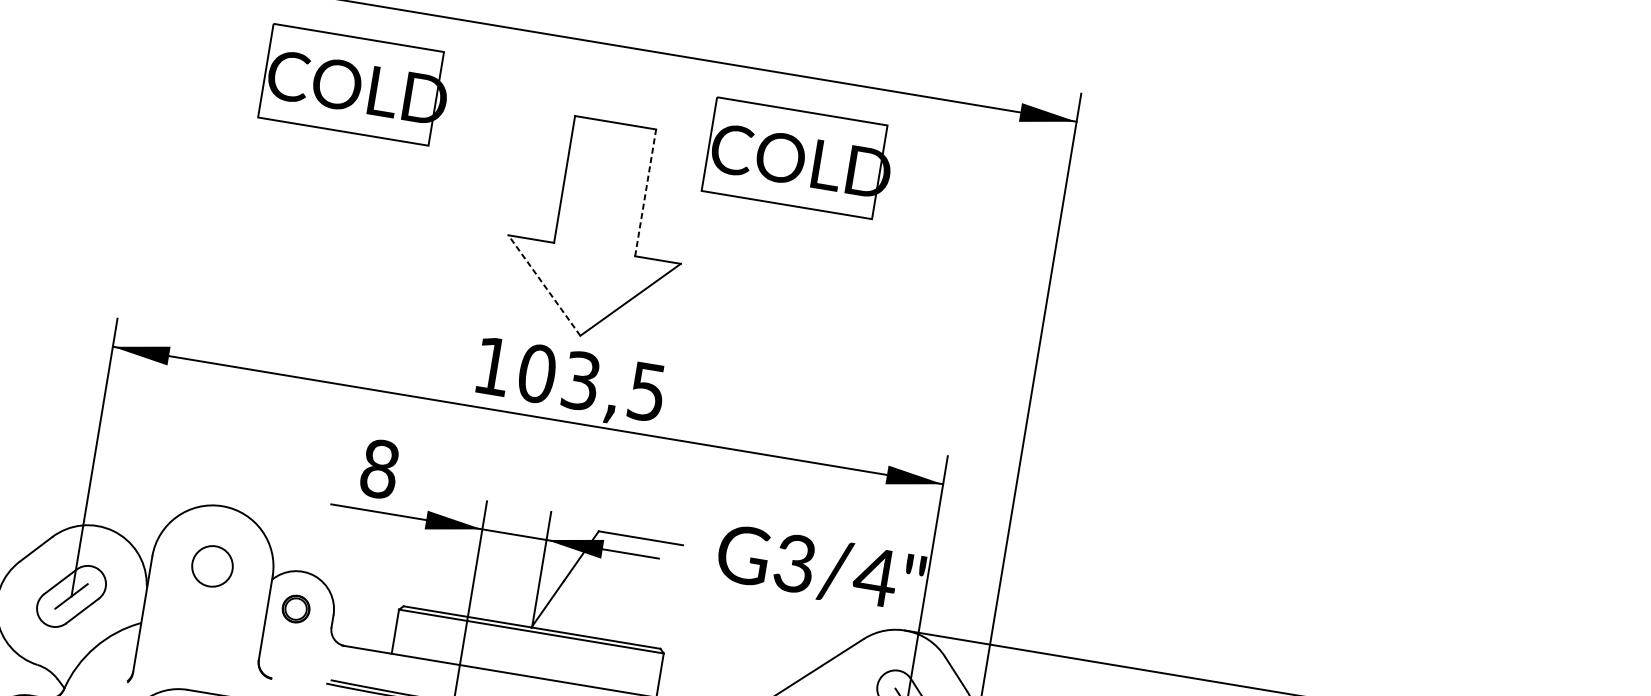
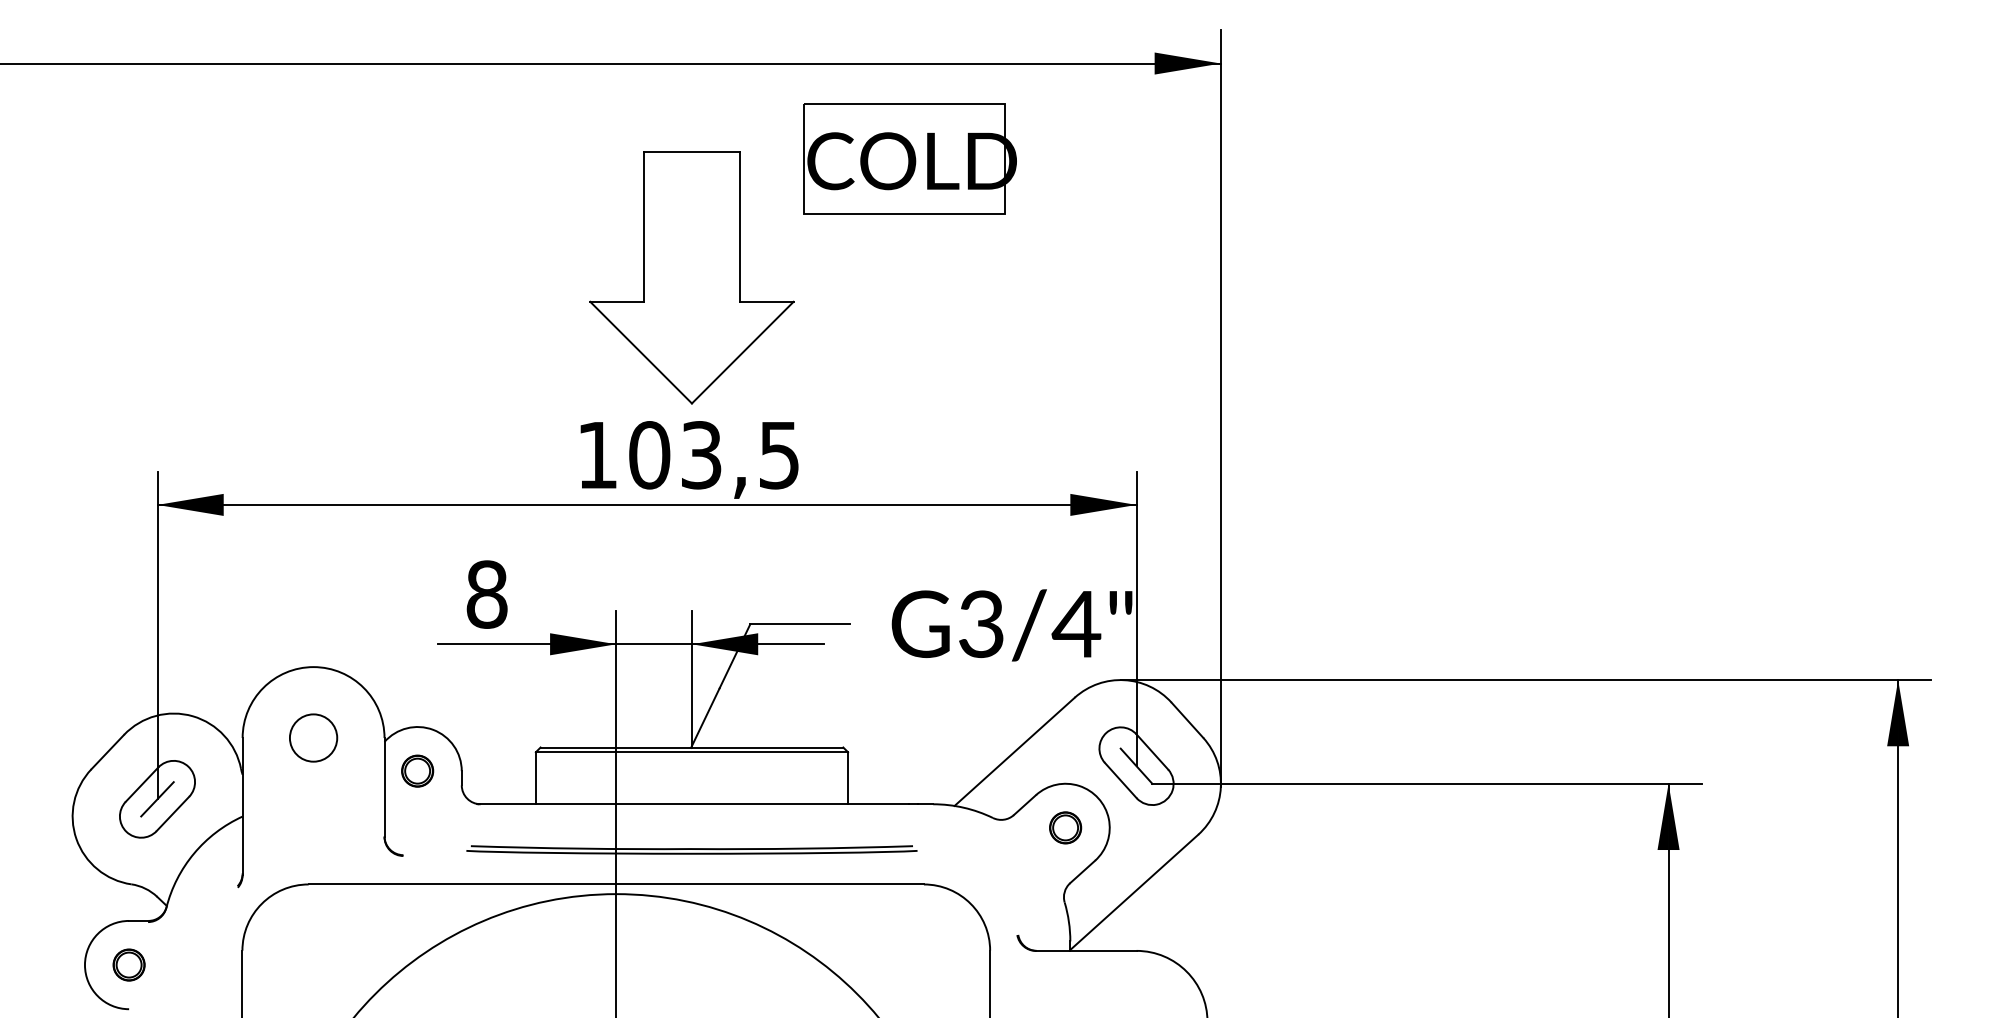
part: (355, 85) -> (386, 158), removed
line: (645, 193) -> (739, 227), dashed -> solid
line: (544, 285) -> (641, 352), dashed -> solid

